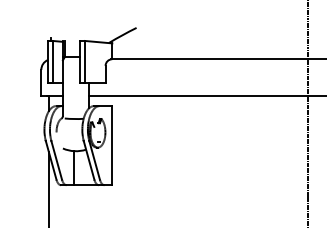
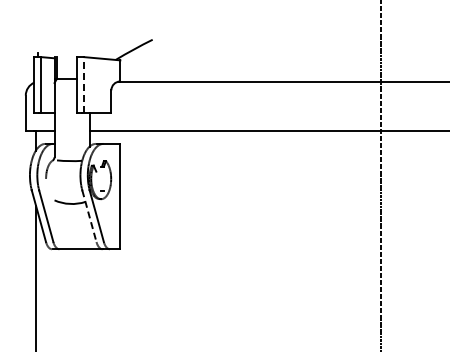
line: (85, 61) -> (84, 84), solid -> dashed
line: (89, 160) -> (89, 216), solid -> dashed
line: (74, 168) -> (69, 226), removed

